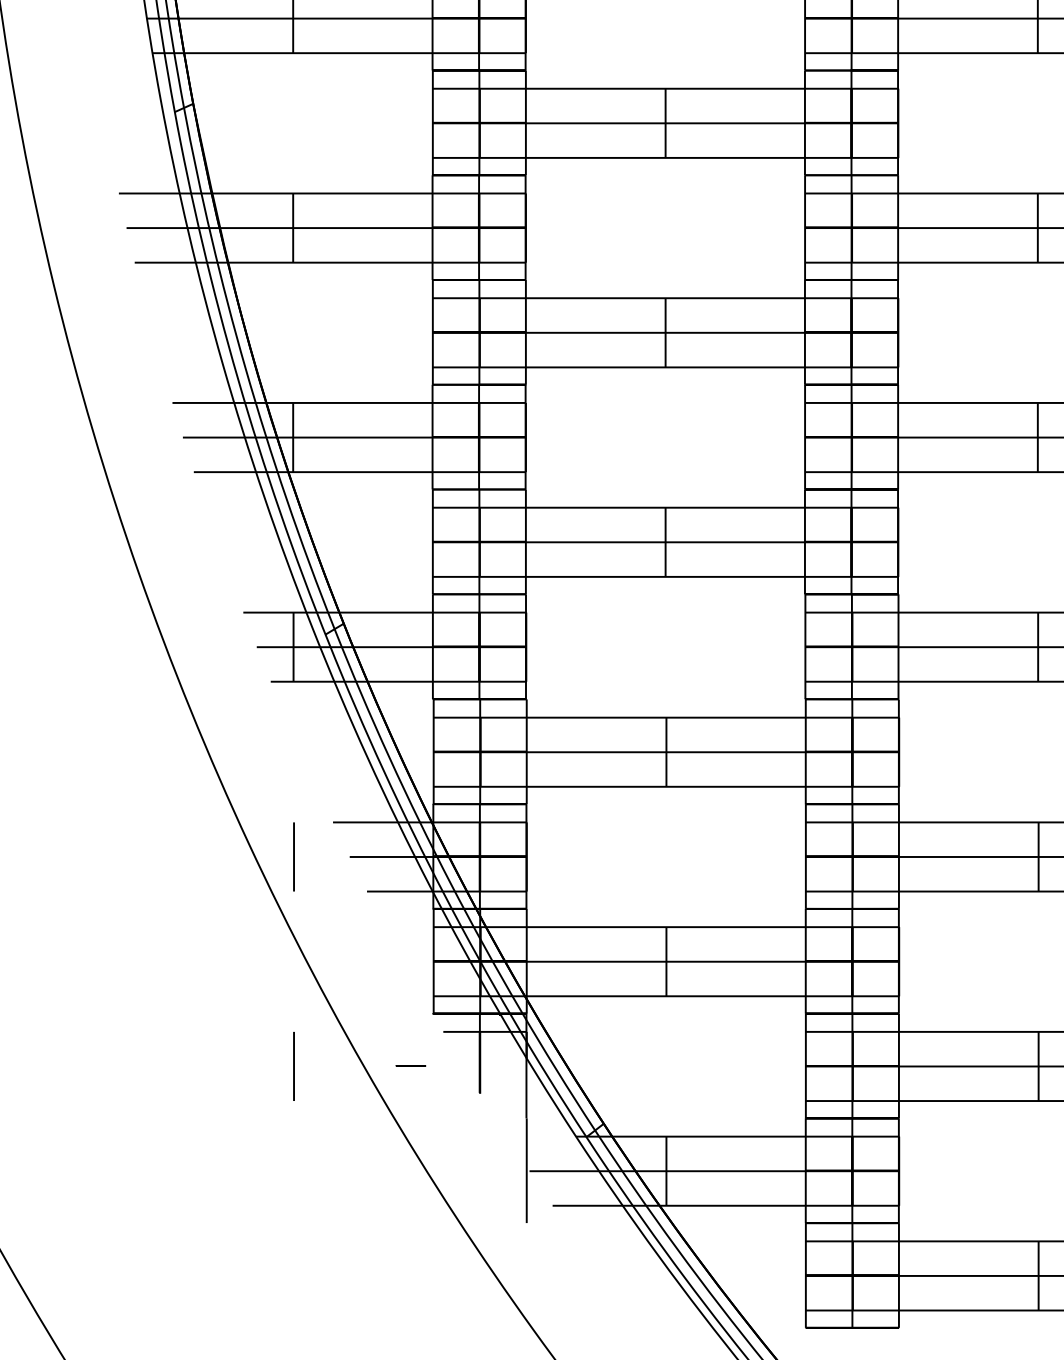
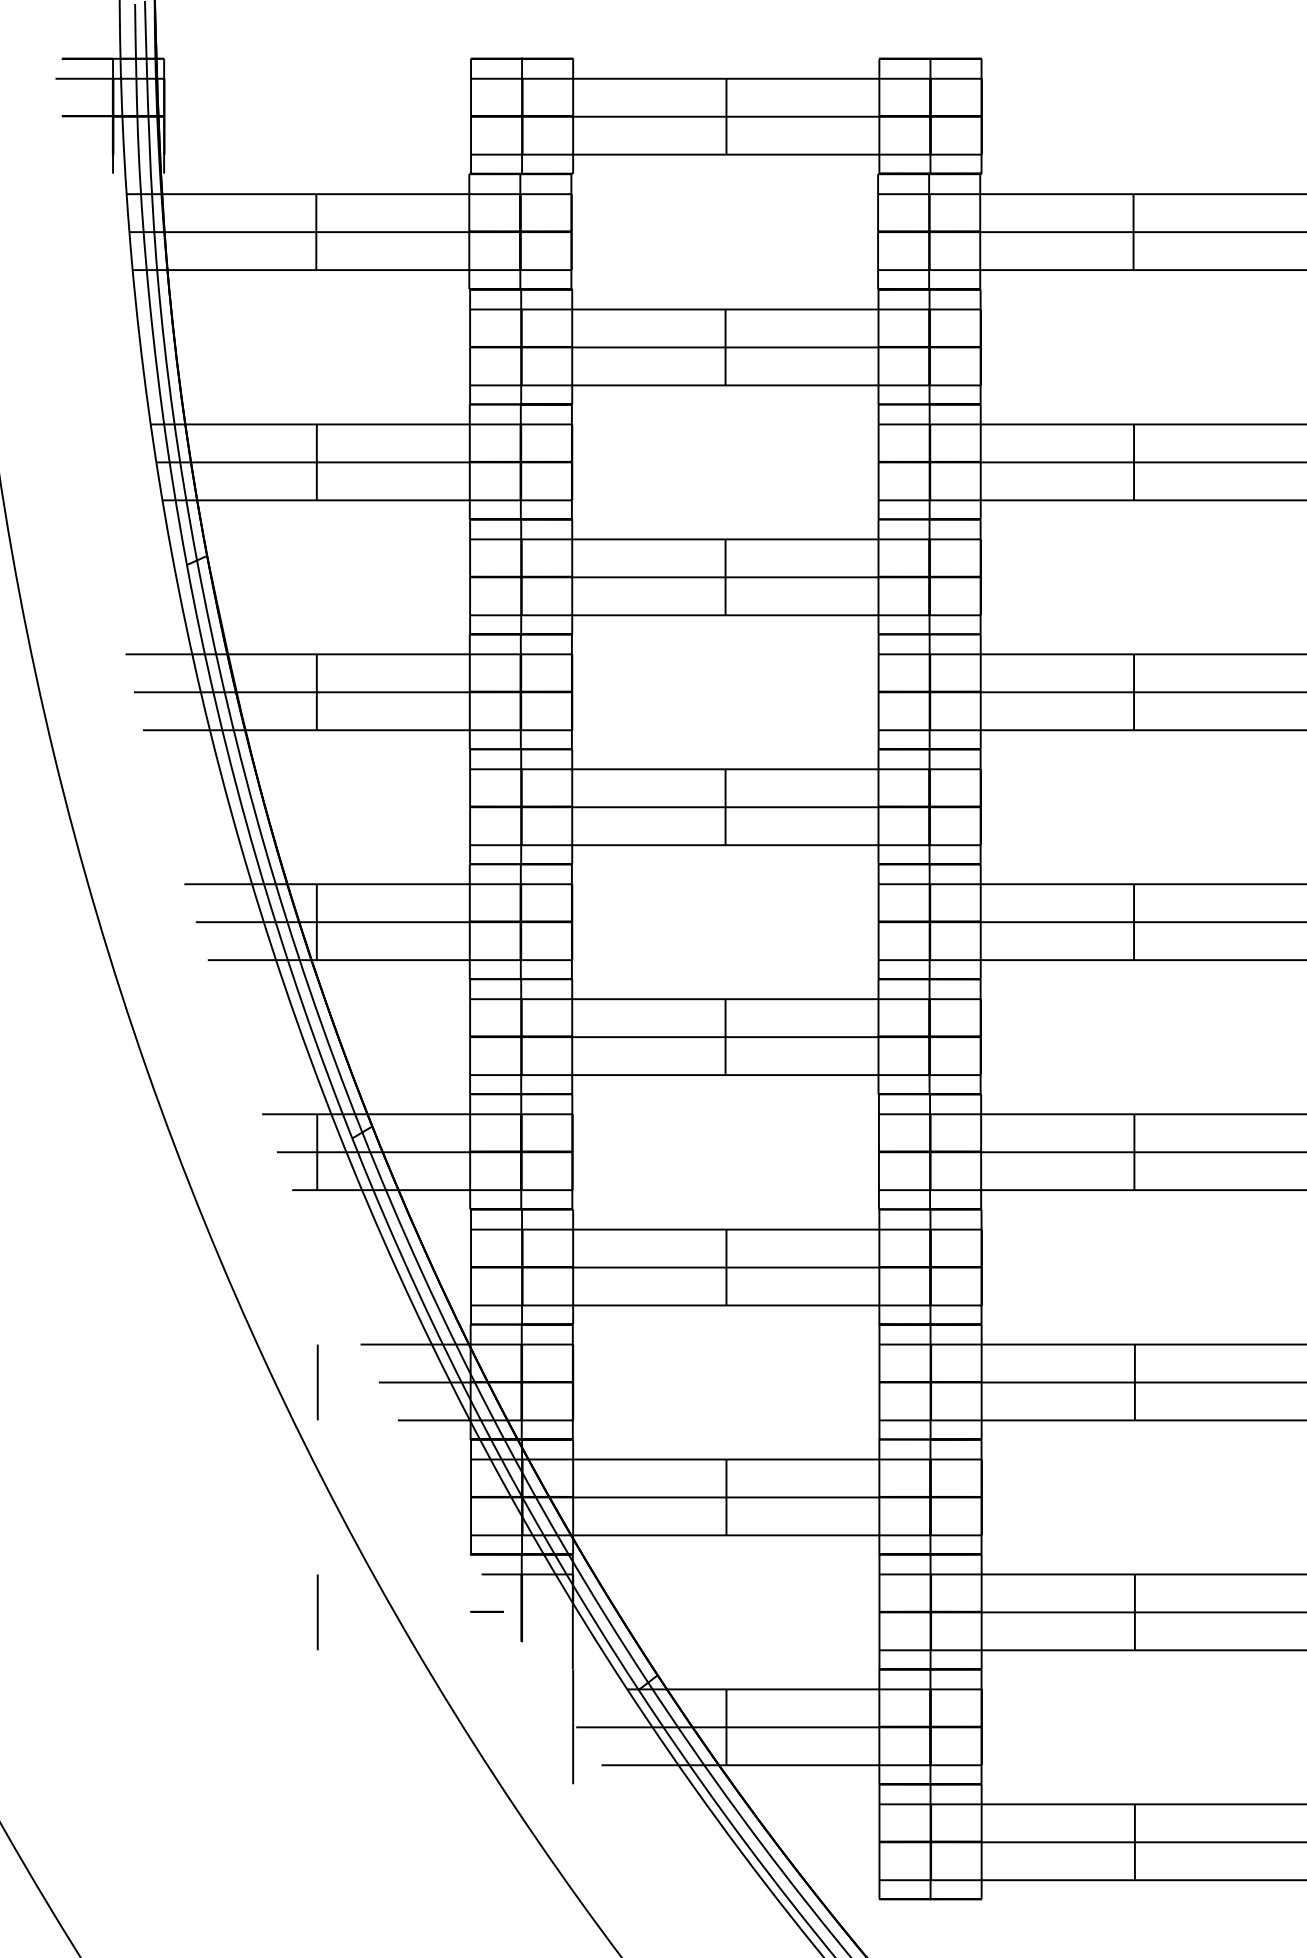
line: (410, 1065) -> (486, 1611), moved

